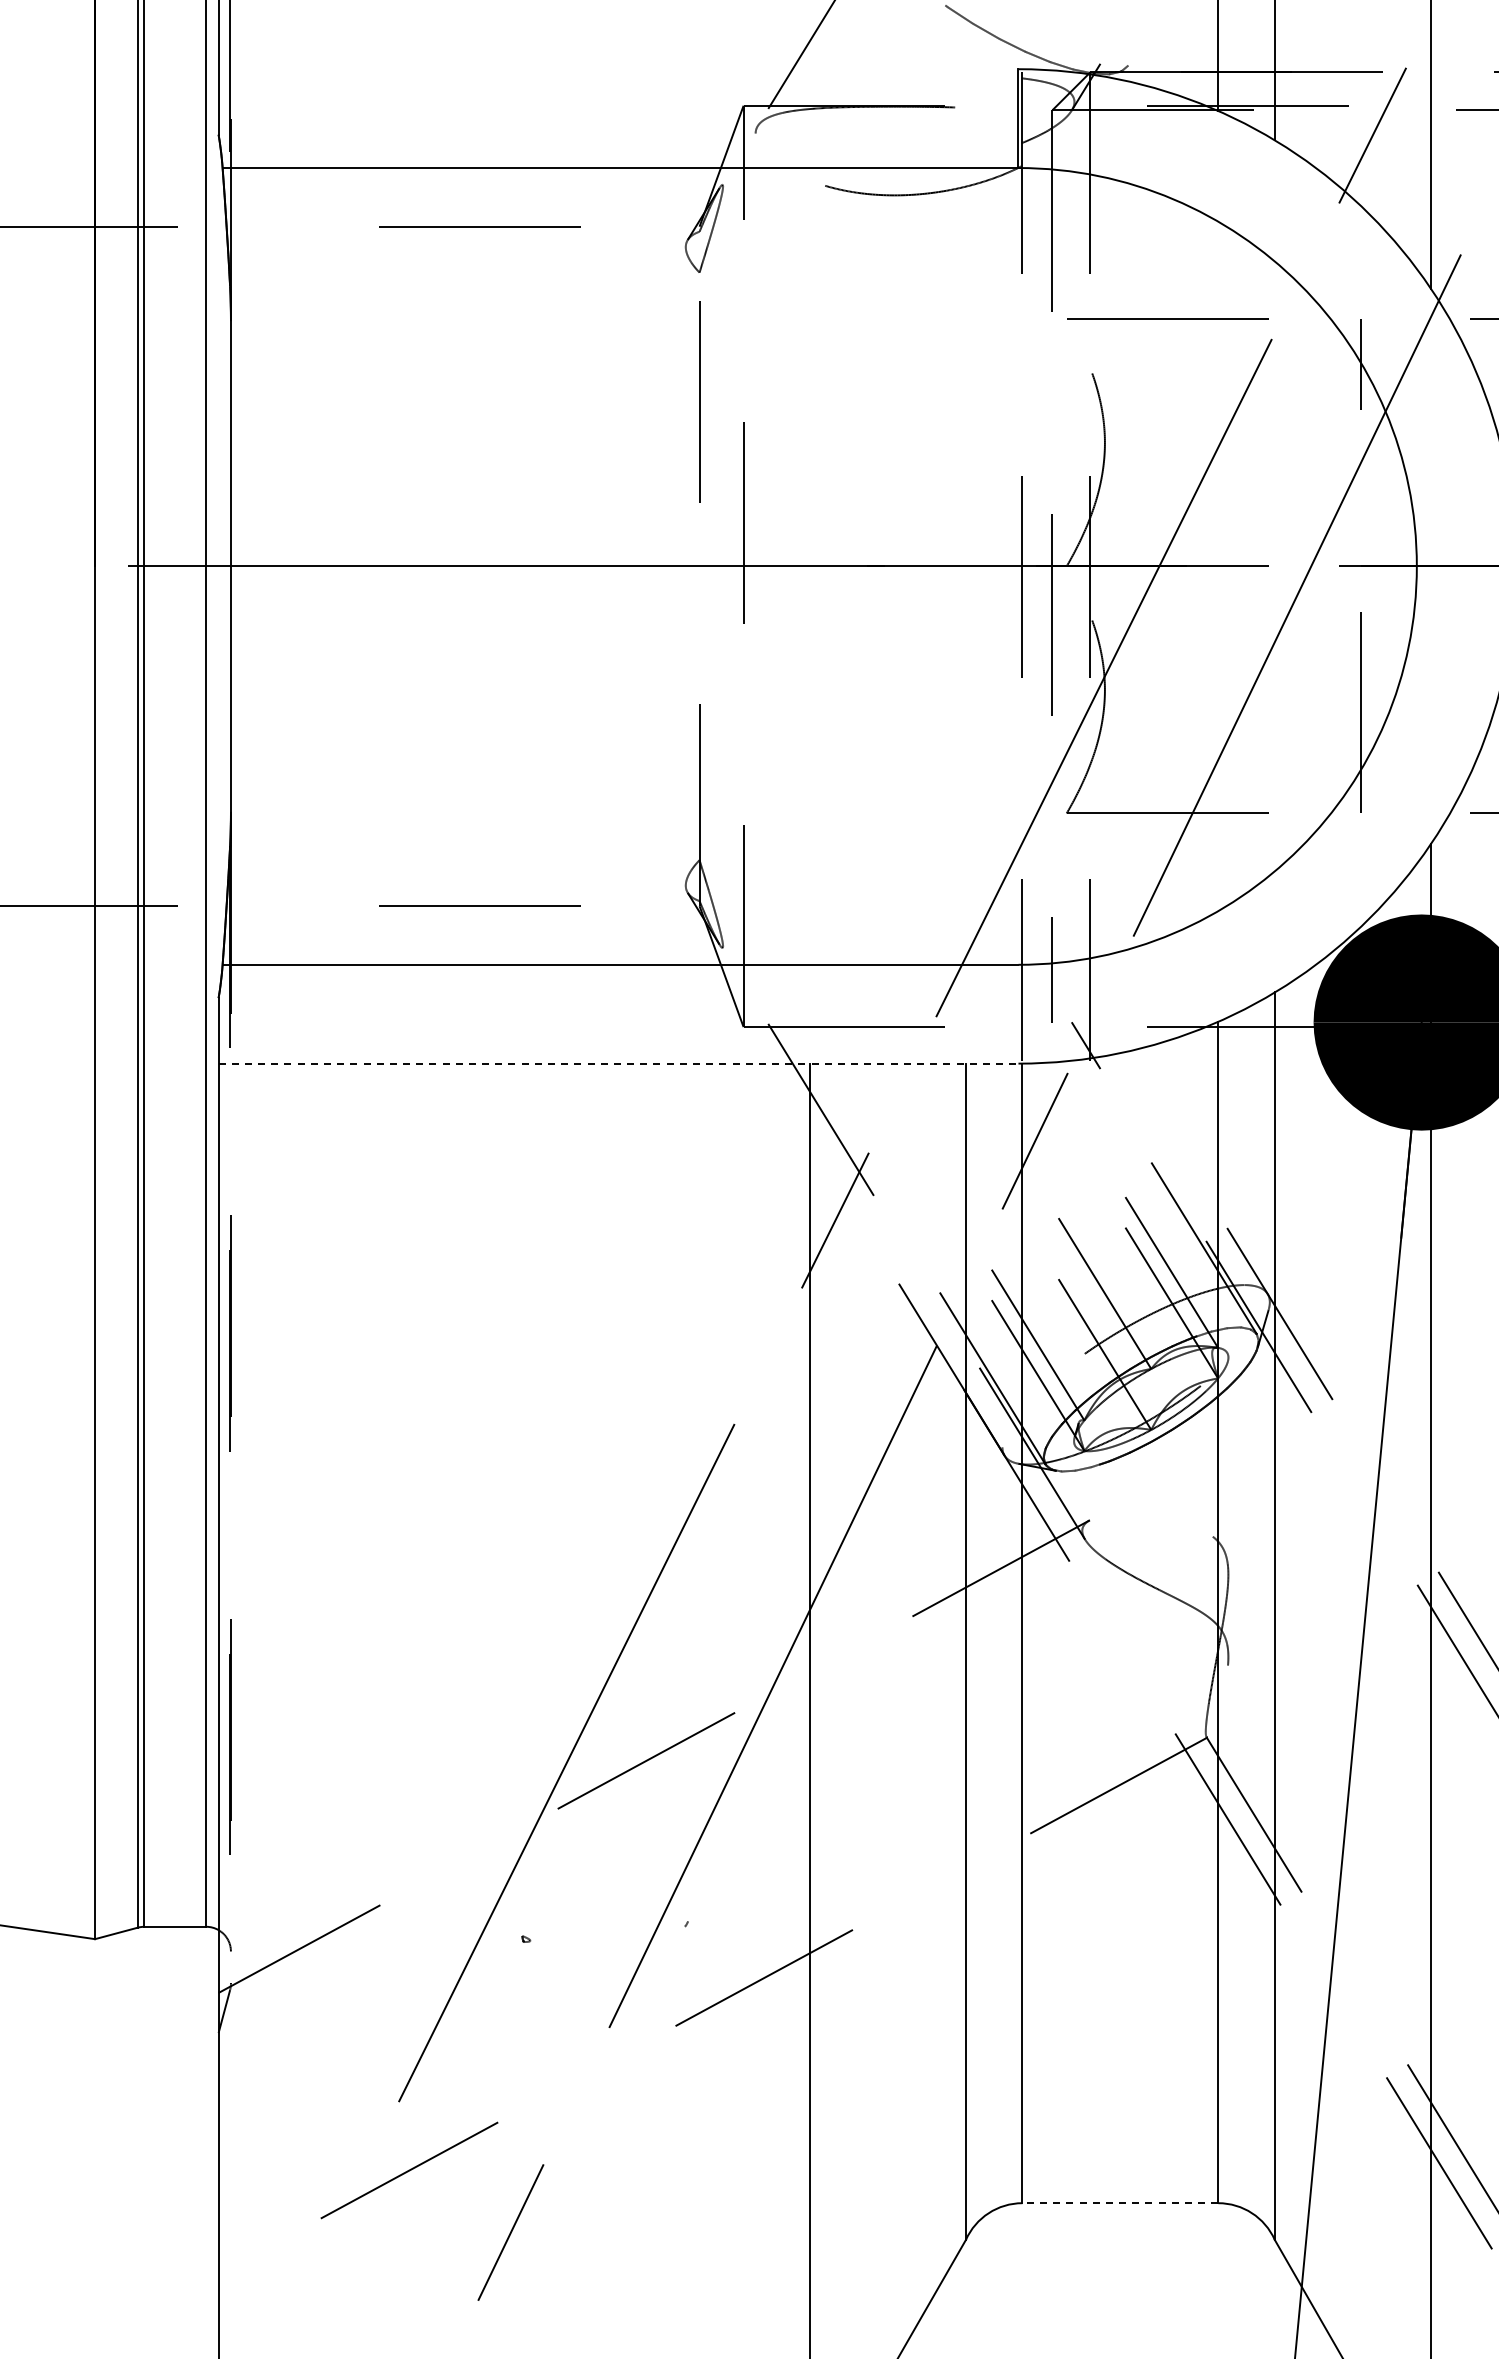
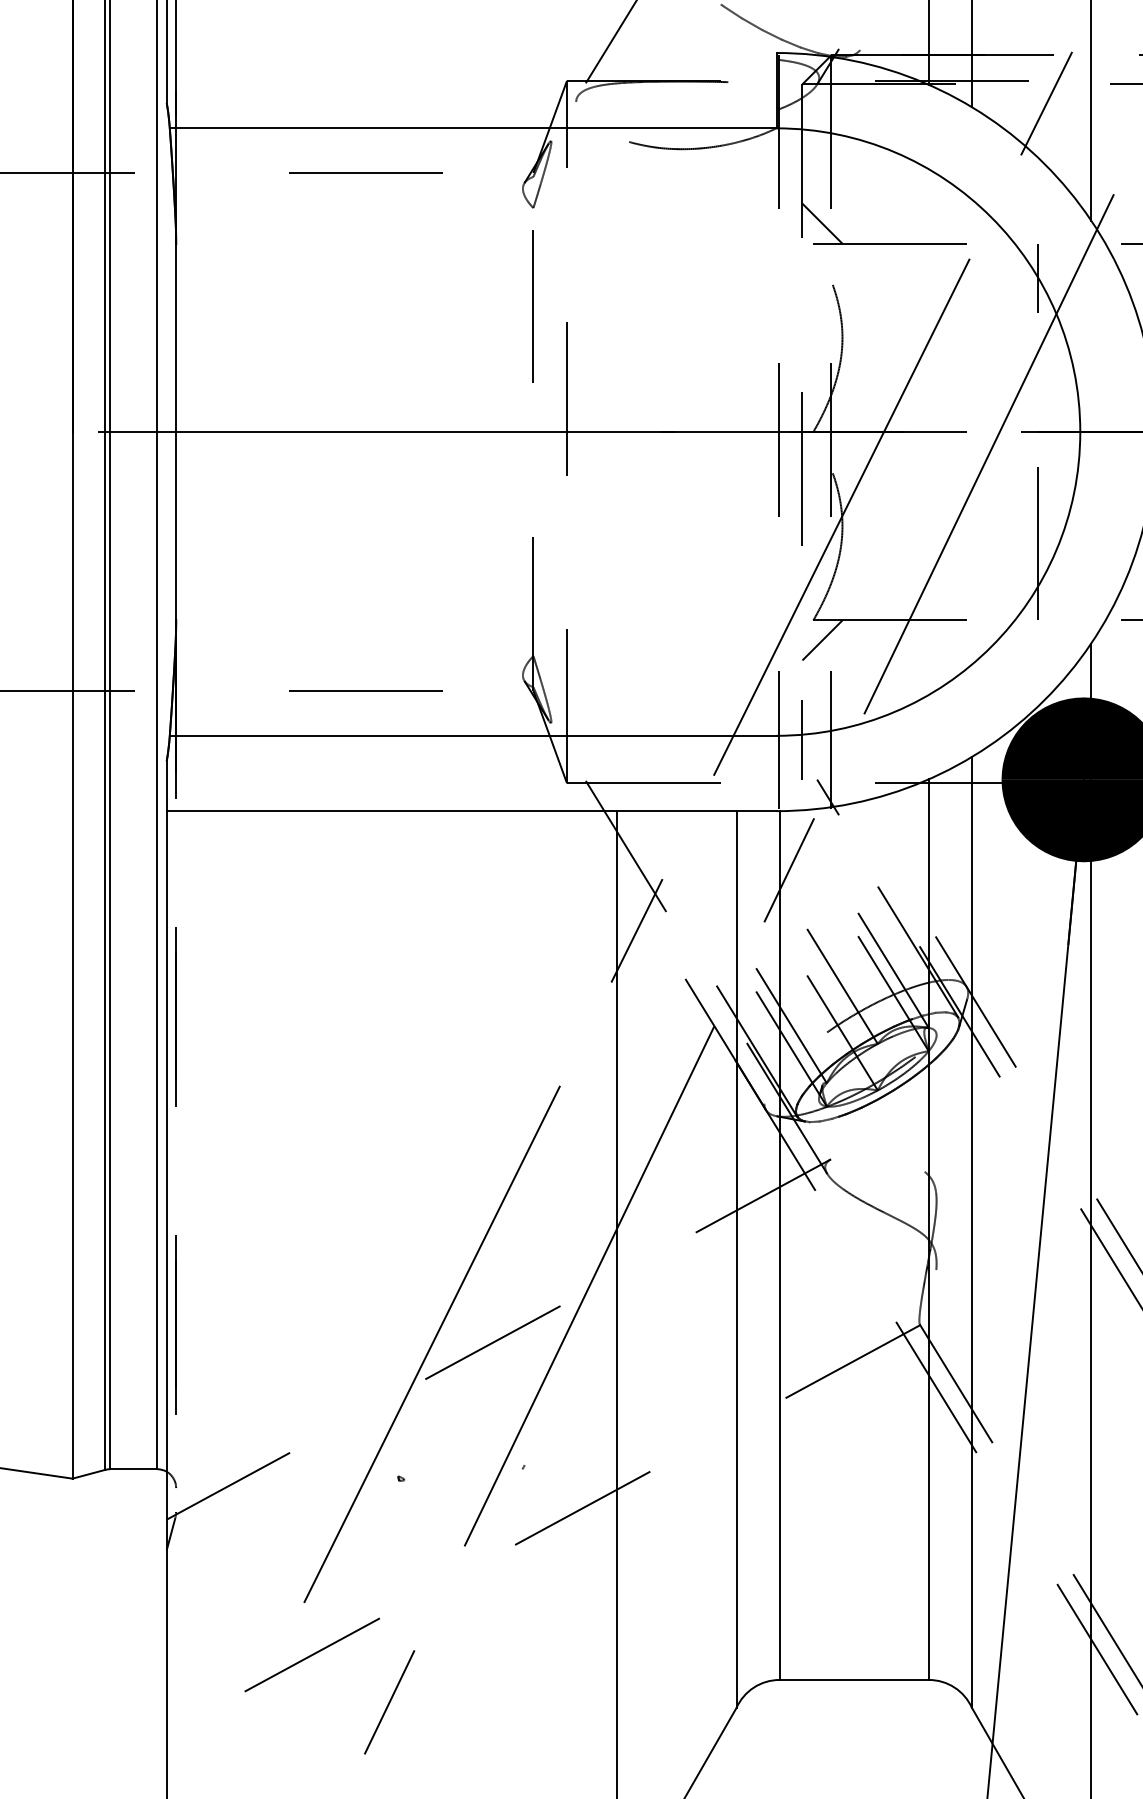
line: (1078, 292) -> (822, 223), added
line: (1078, 839) -> (822, 640), added
line: (618, 1063) -> (471, 811), dashed -> solid
line: (1120, 2203) -> (854, 1680), dashed -> solid

